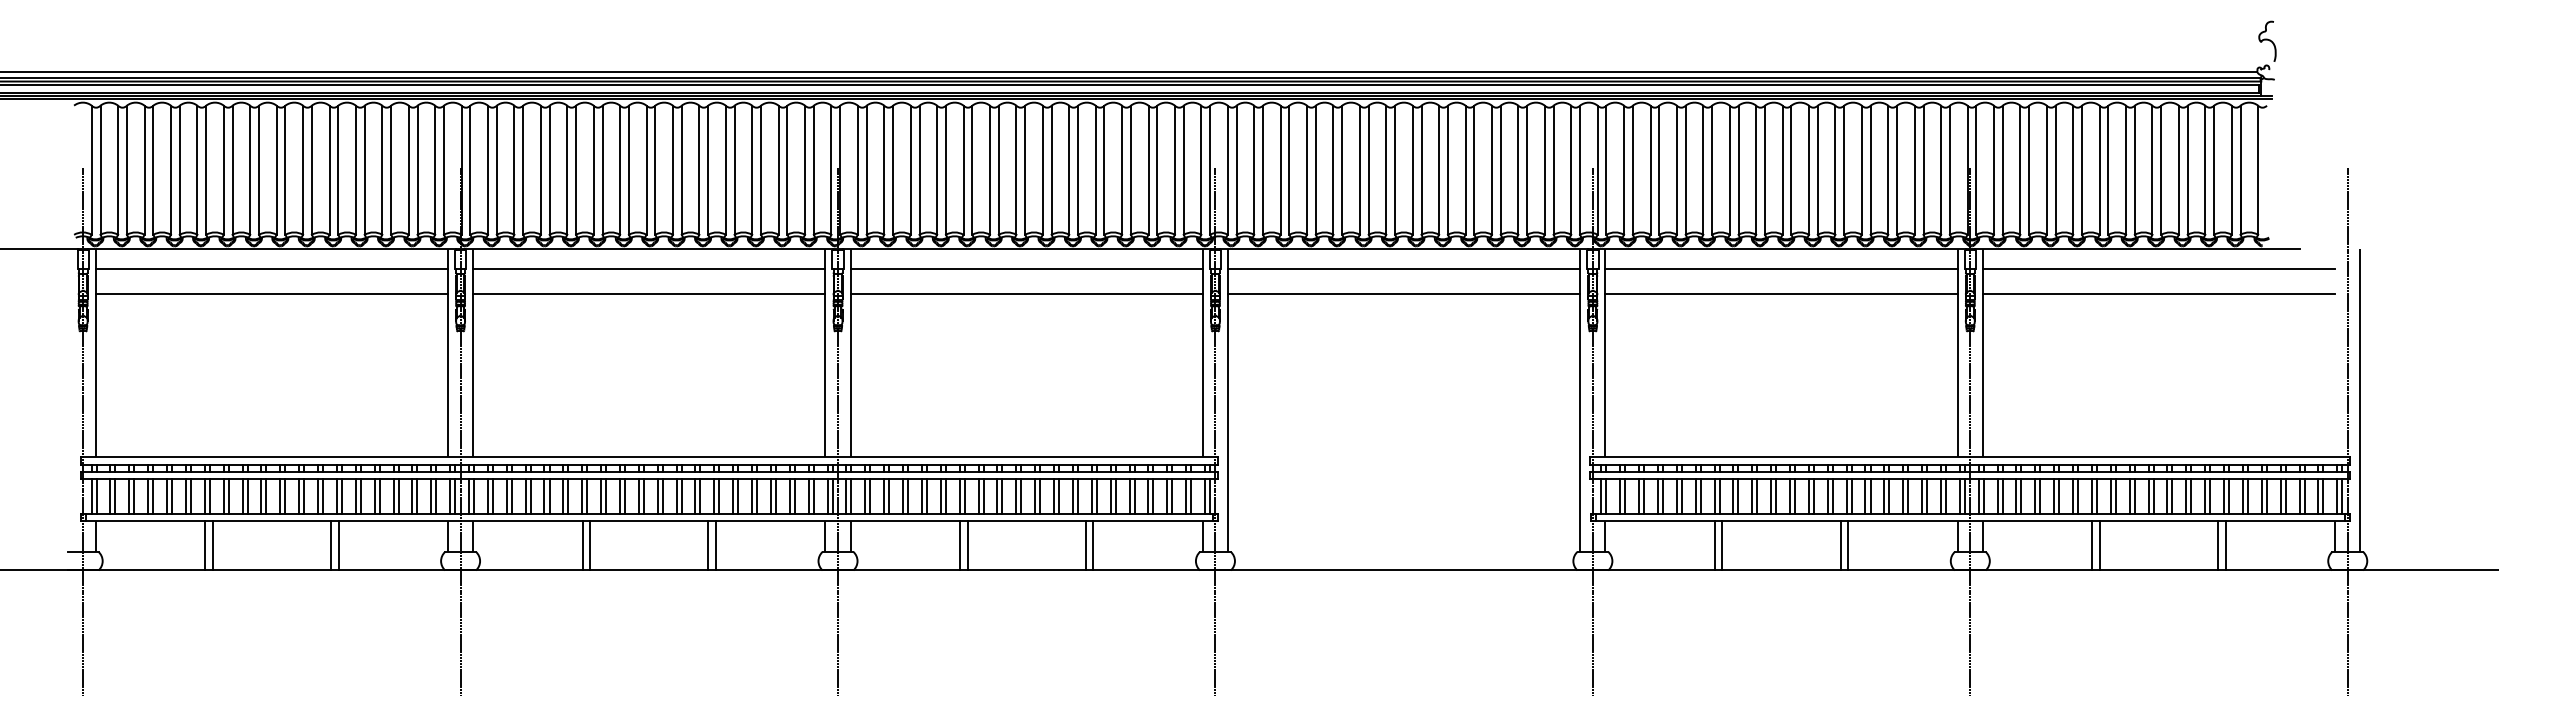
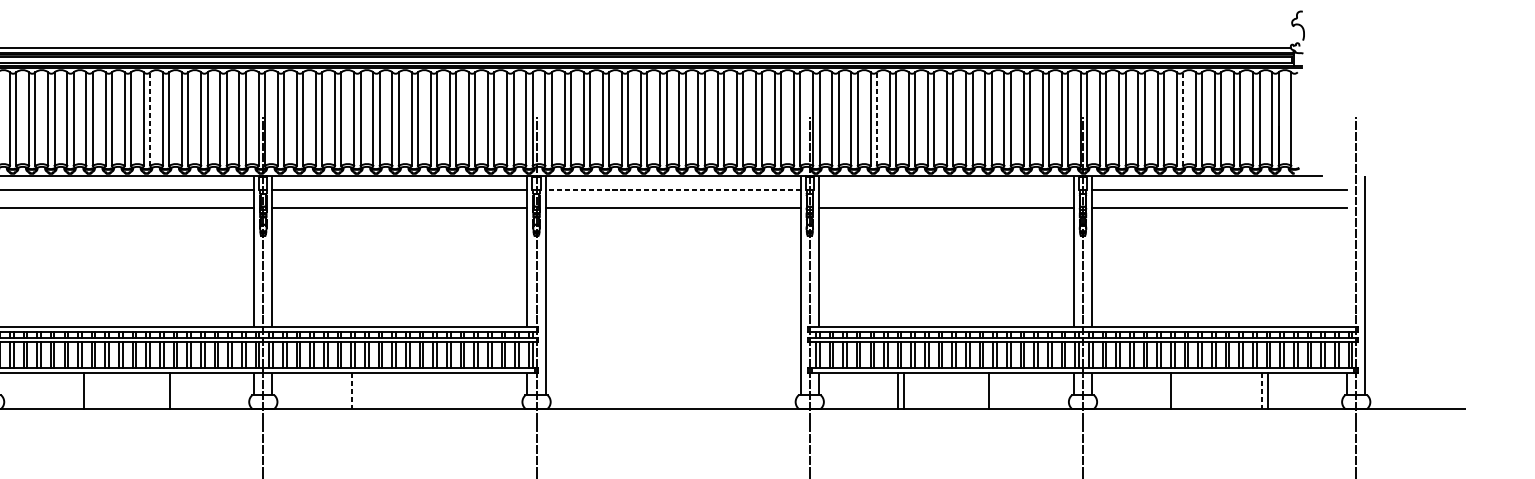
line: (681, 170) -> (150, 119), solid -> dashed
line: (1685, 170) -> (876, 119), solid -> dashed
line: (2108, 170) -> (1183, 119), solid -> dashed
line: (1403, 268) -> (672, 190), solid -> dashed
line: (1781, 268) -> (946, 190), removed
line: (582, 545) -> (78, 390), removed
line: (715, 545) -> (174, 390), removed
line: (960, 545) -> (351, 390), solid -> dashed
line: (967, 545) -> (357, 390), removed
line: (1085, 545) -> (442, 390), removed
line: (1093, 545) -> (448, 390), removed
line: (1848, 545) -> (994, 390), removed
line: (2099, 545) -> (1176, 390), removed
line: (2218, 545) -> (1262, 390), solid -> dashed

